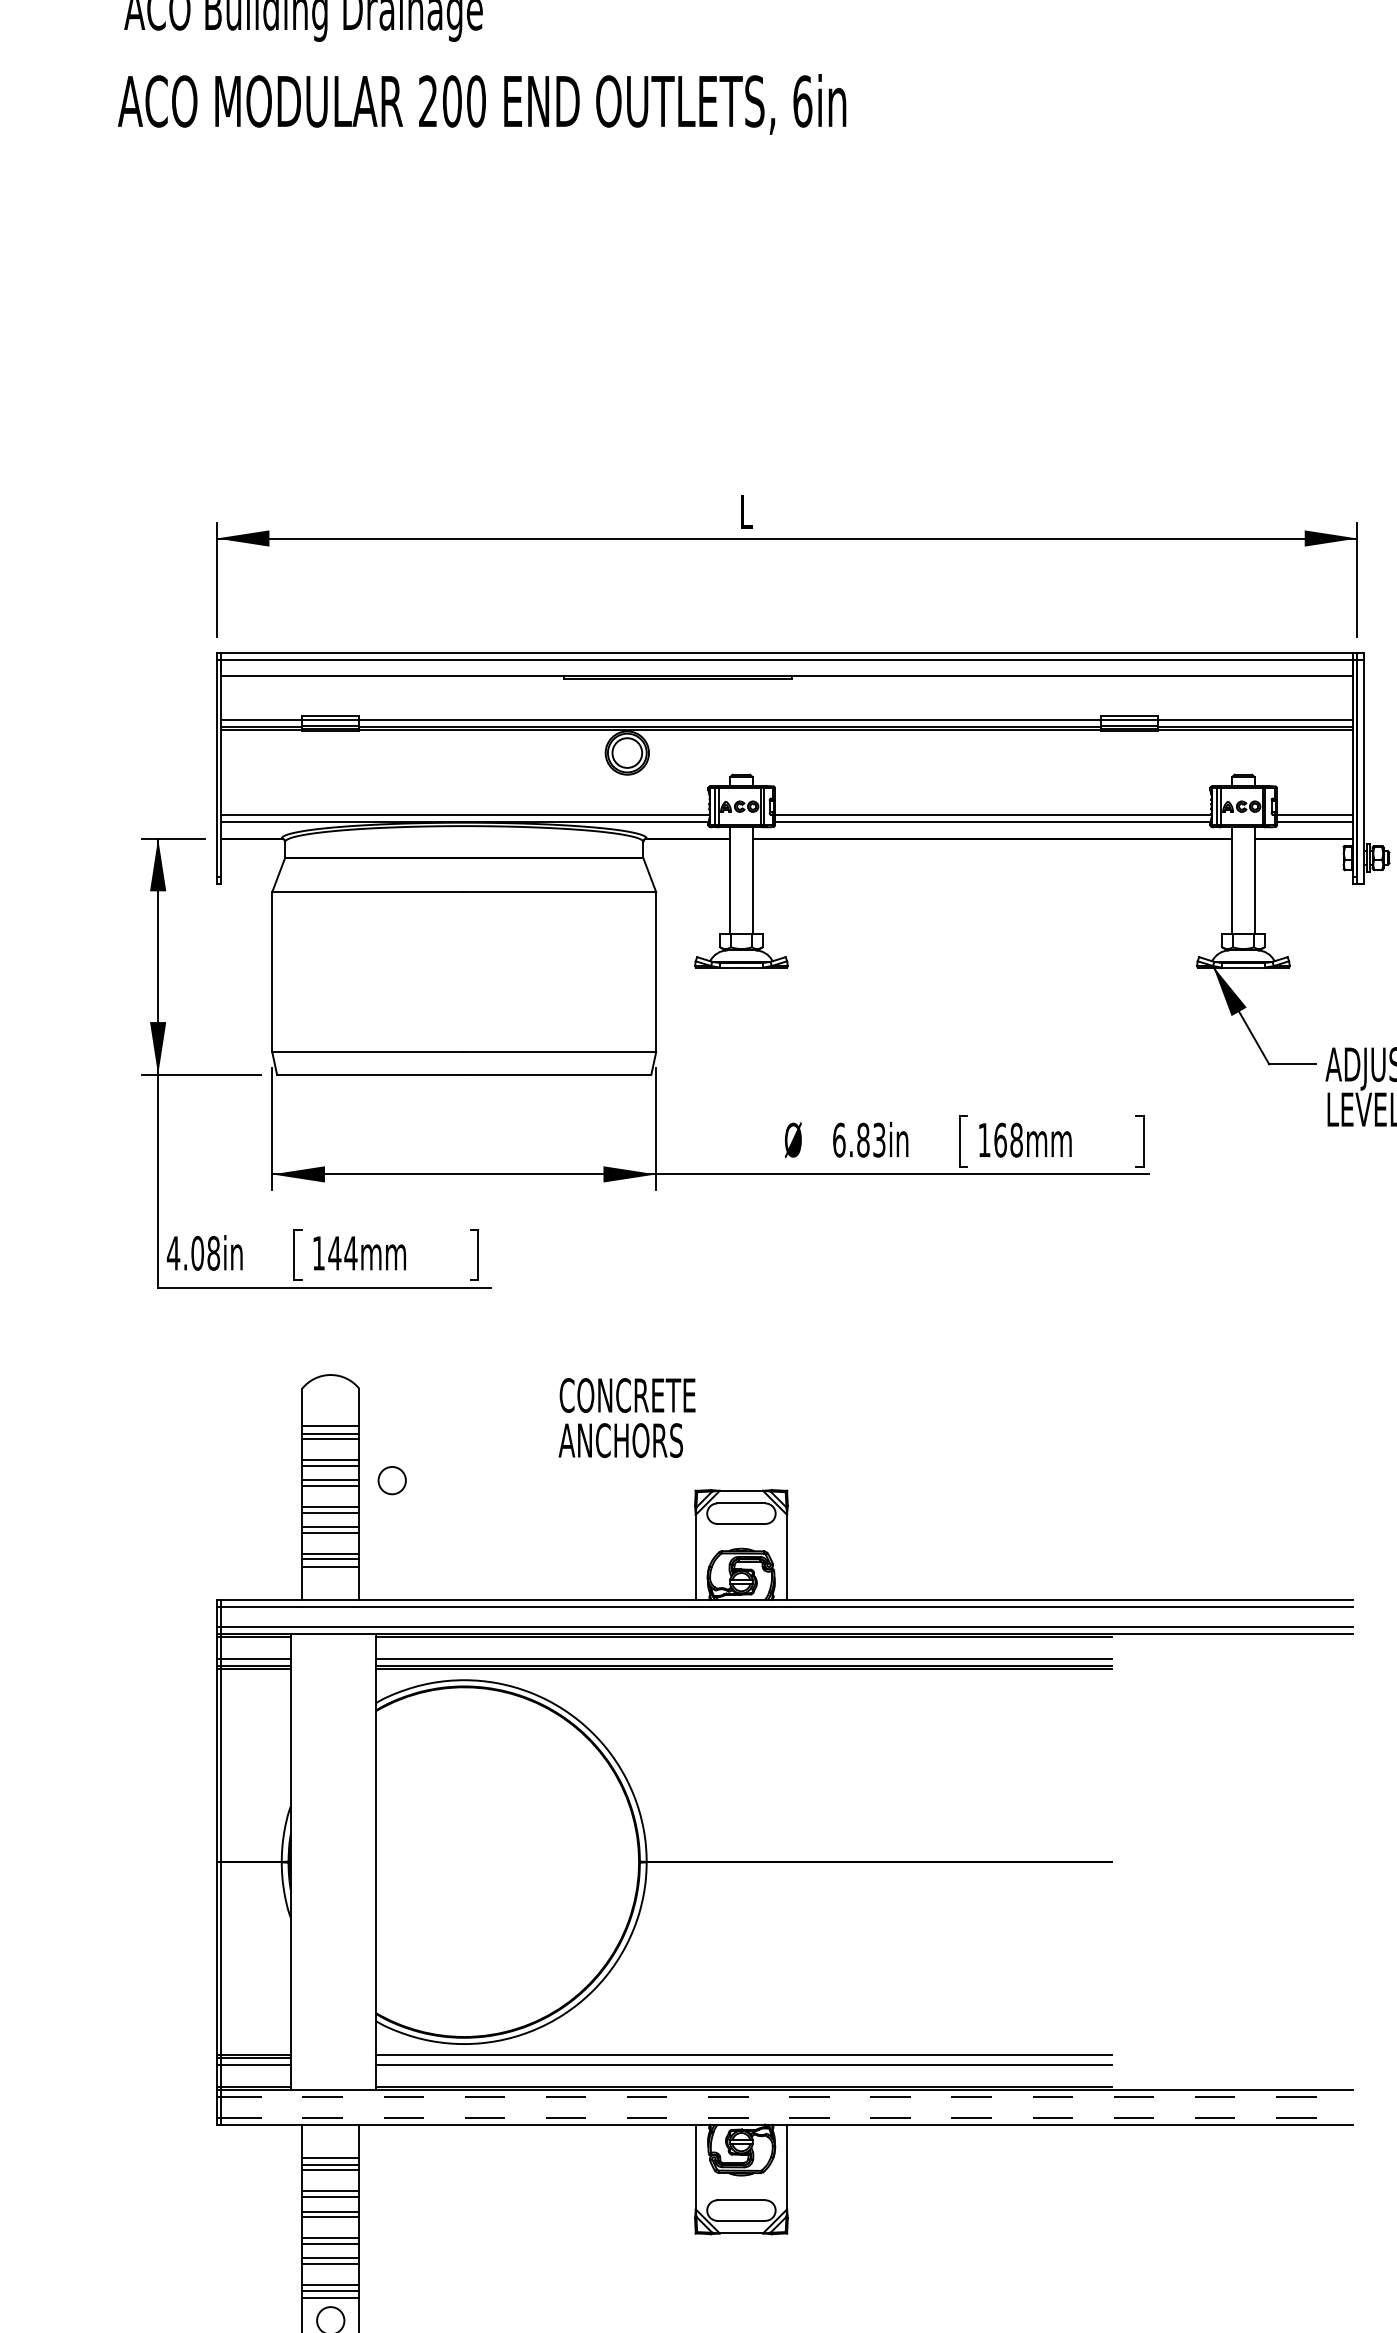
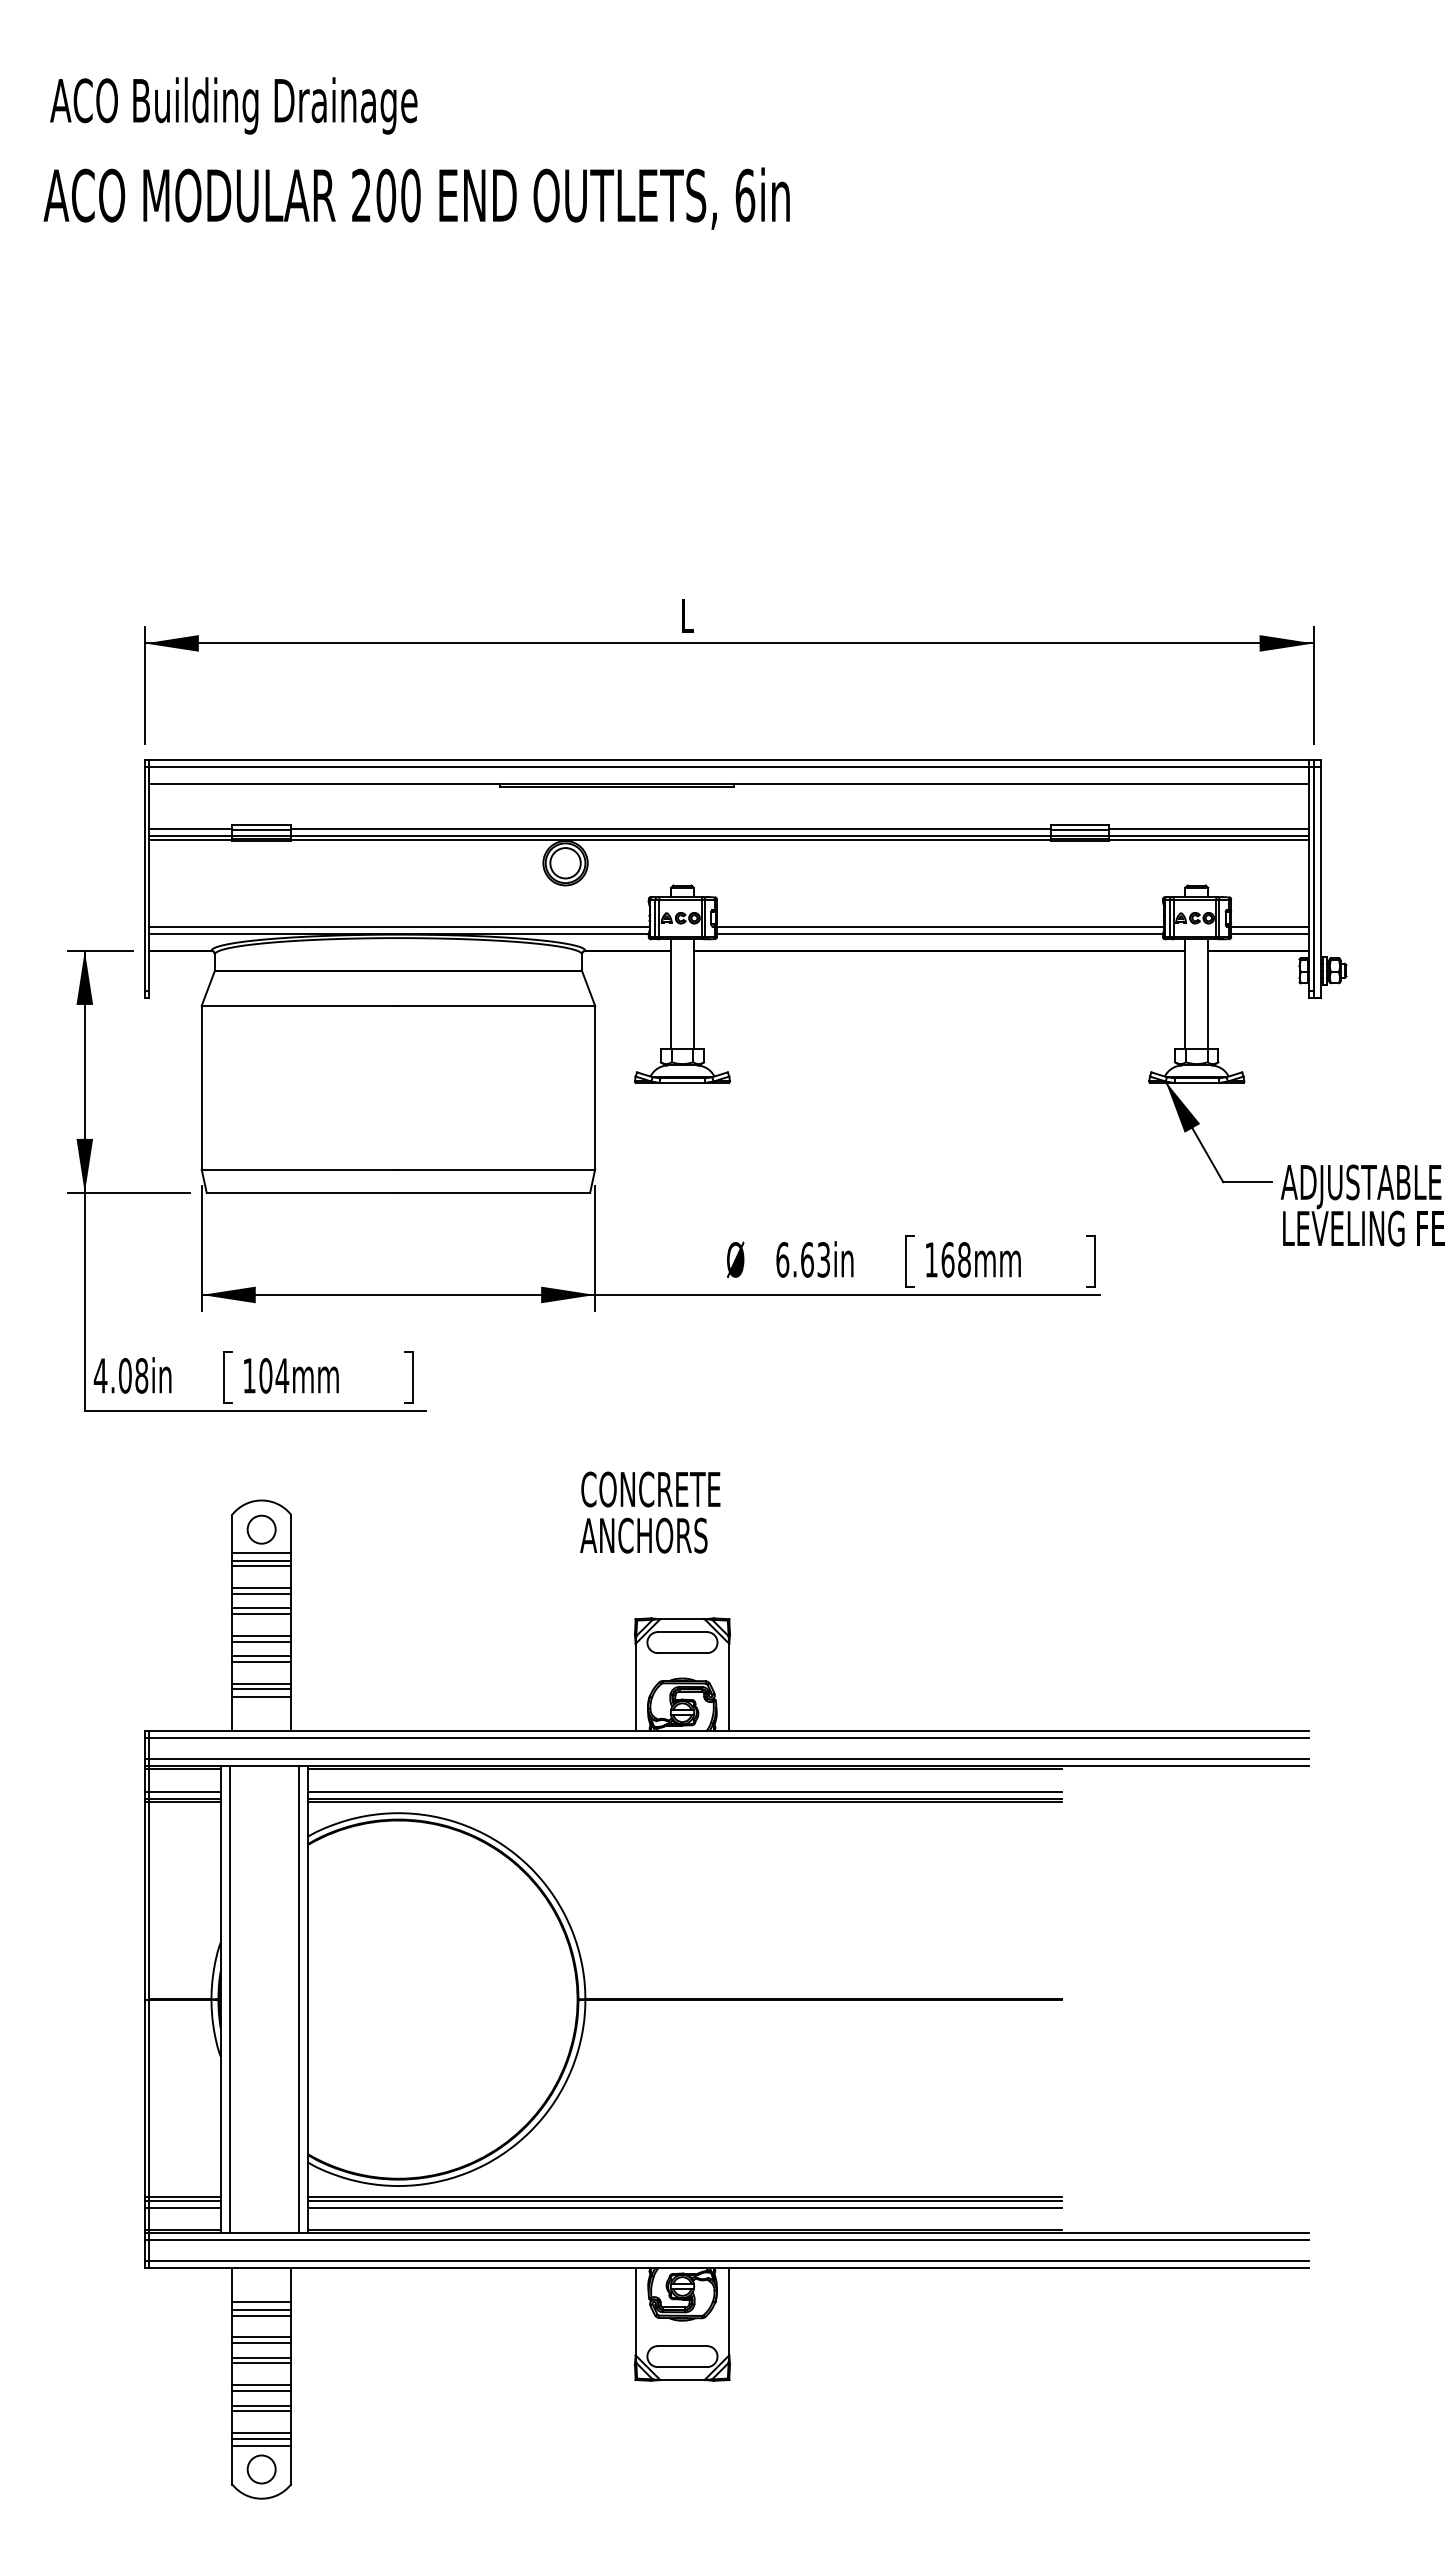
text: (863, 1139) -> (807, 1259), 6.83in -> 6.63in
text: (334, 1253) -> (265, 1375), 144mm -> 104mm
text: (627, 1417) -> (650, 1512), moved
circle: (392, 1480) -> (261, 1529), moved
line: (300, 1862) -> (230, 1999), added
line: (367, 1862) -> (299, 1999), added
line: (744, 2058) -> (685, 2200), added
line: (787, 2097) -> (729, 2240), dashed -> solid
line: (787, 2117) -> (729, 2261), dashed -> solid

